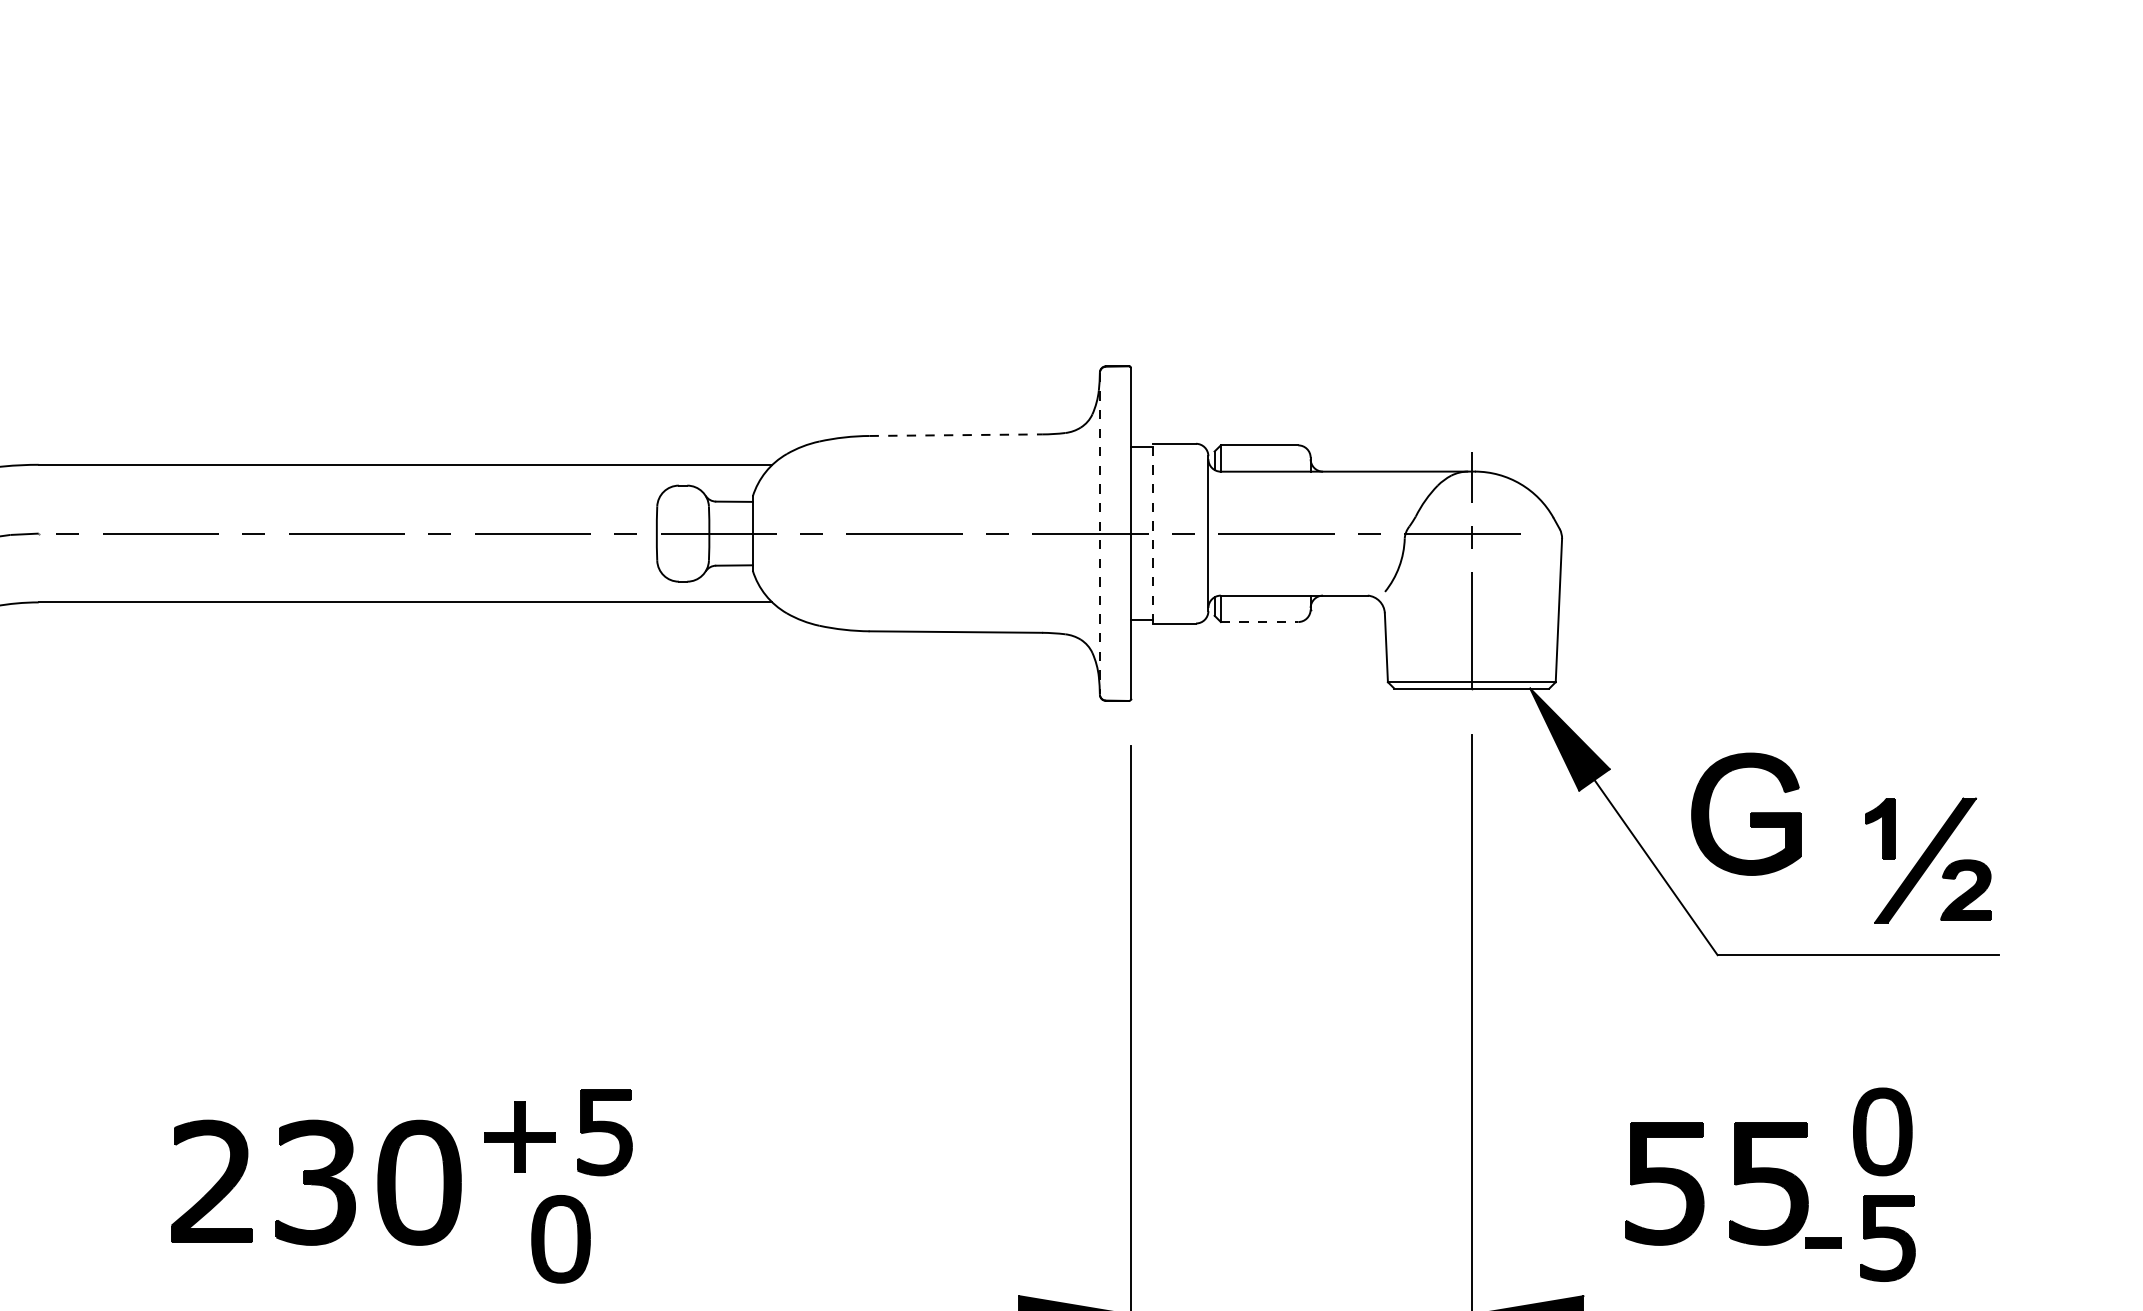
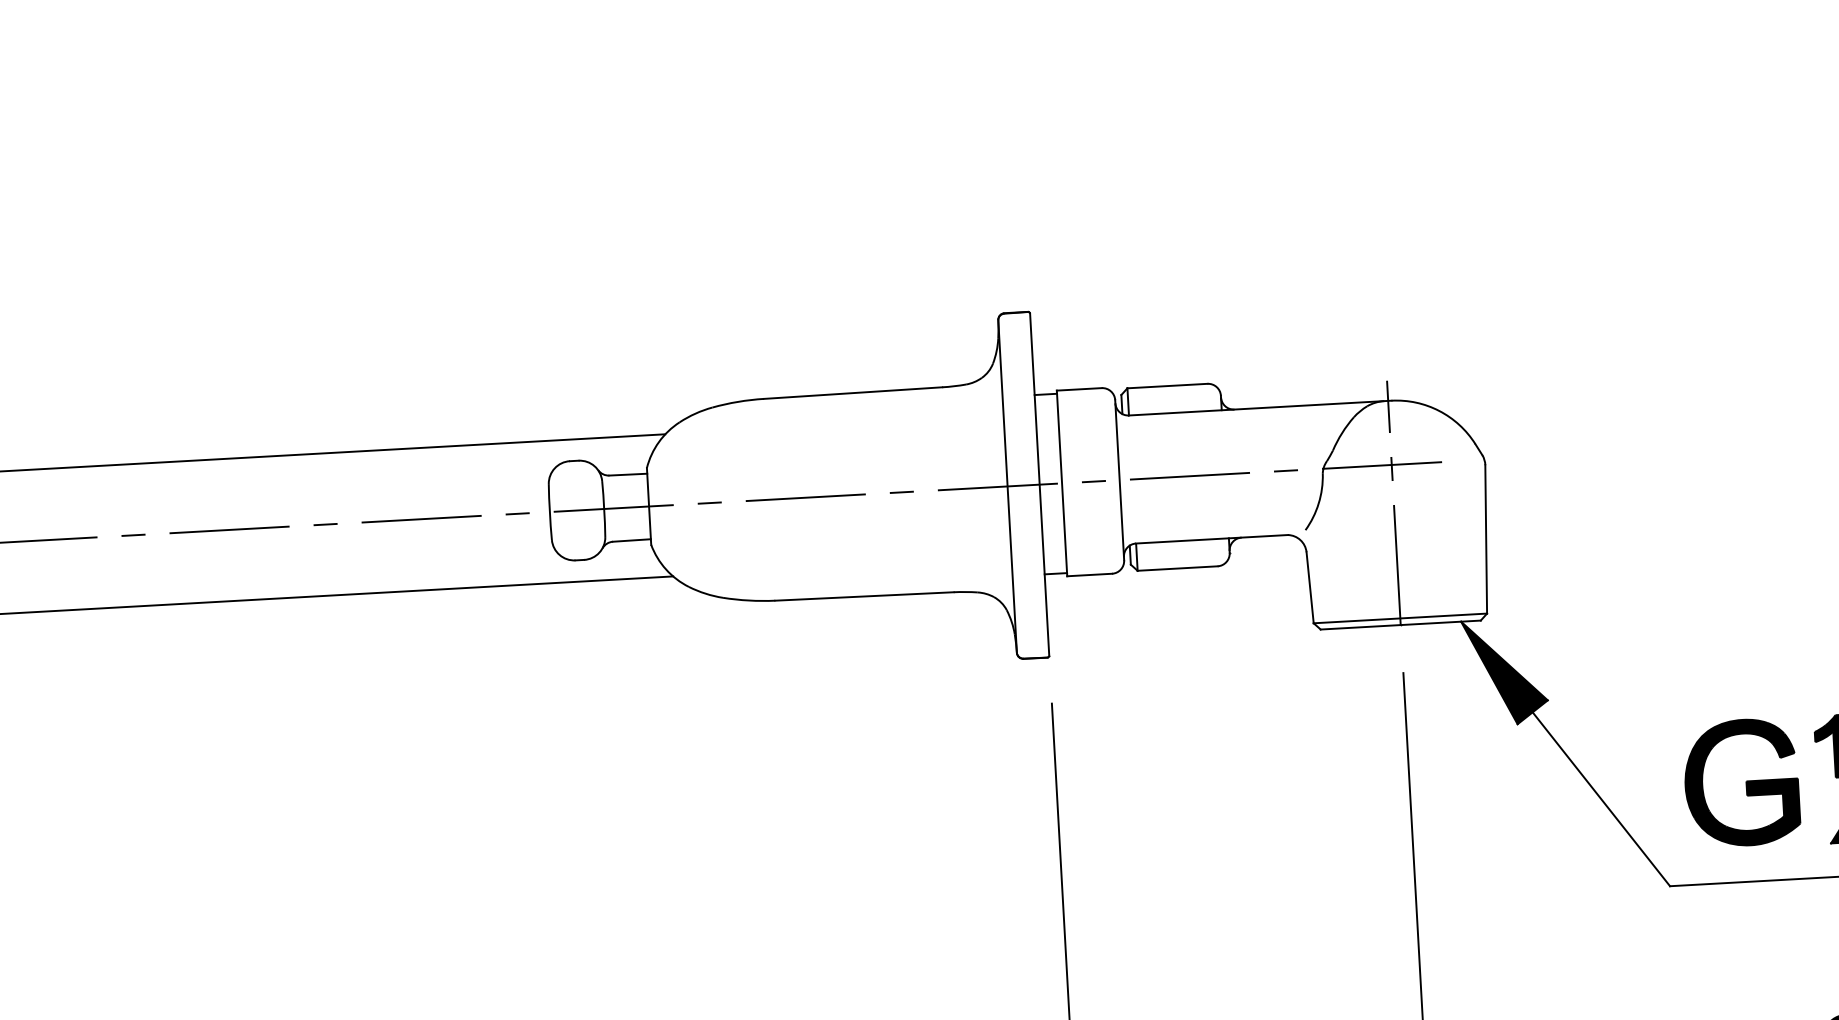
line: (956, 435) -> (853, 393), dashed -> solid
line: (1099, 533) -> (1007, 486), dashed -> solid
line: (1152, 533) -> (1061, 483), dashed -> solid
line: (1259, 622) -> (1177, 569), dashed -> solid
part: (1746, 813) -> (1741, 782), moved

